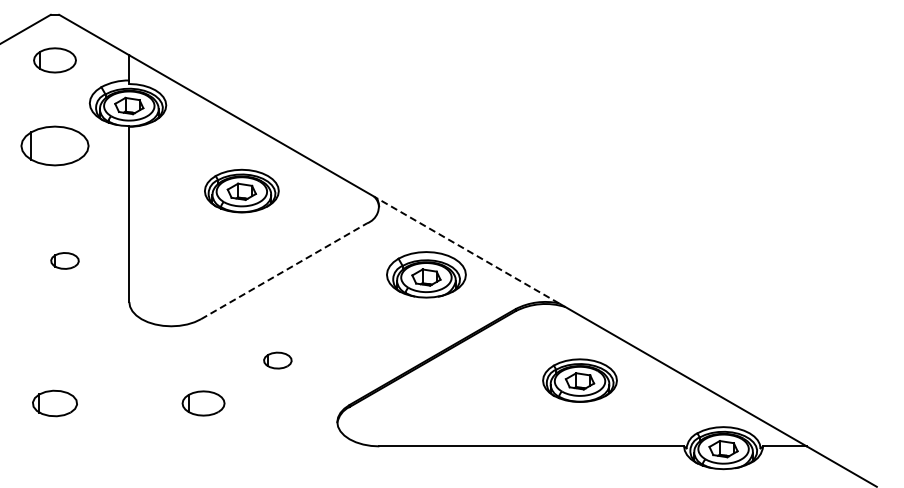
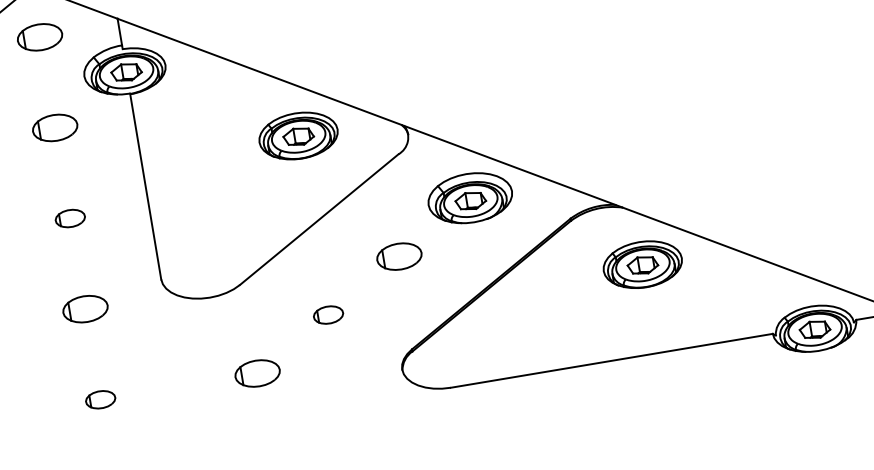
part: (54, 146) -> (54, 128), size x0.62
part: (241, 190) -> (298, 135), moved
line: (467, 250) -> (509, 165), dashed -> solid
part: (64, 260) -> (69, 218), moved
line: (284, 271) -> (319, 219), dashed -> solid
part: (54, 317) -> (84, 309), added
part: (351, 317) -> (398, 256), added
part: (579, 380) -> (642, 264), moved
part: (54, 403) -> (100, 399), size x0.62

